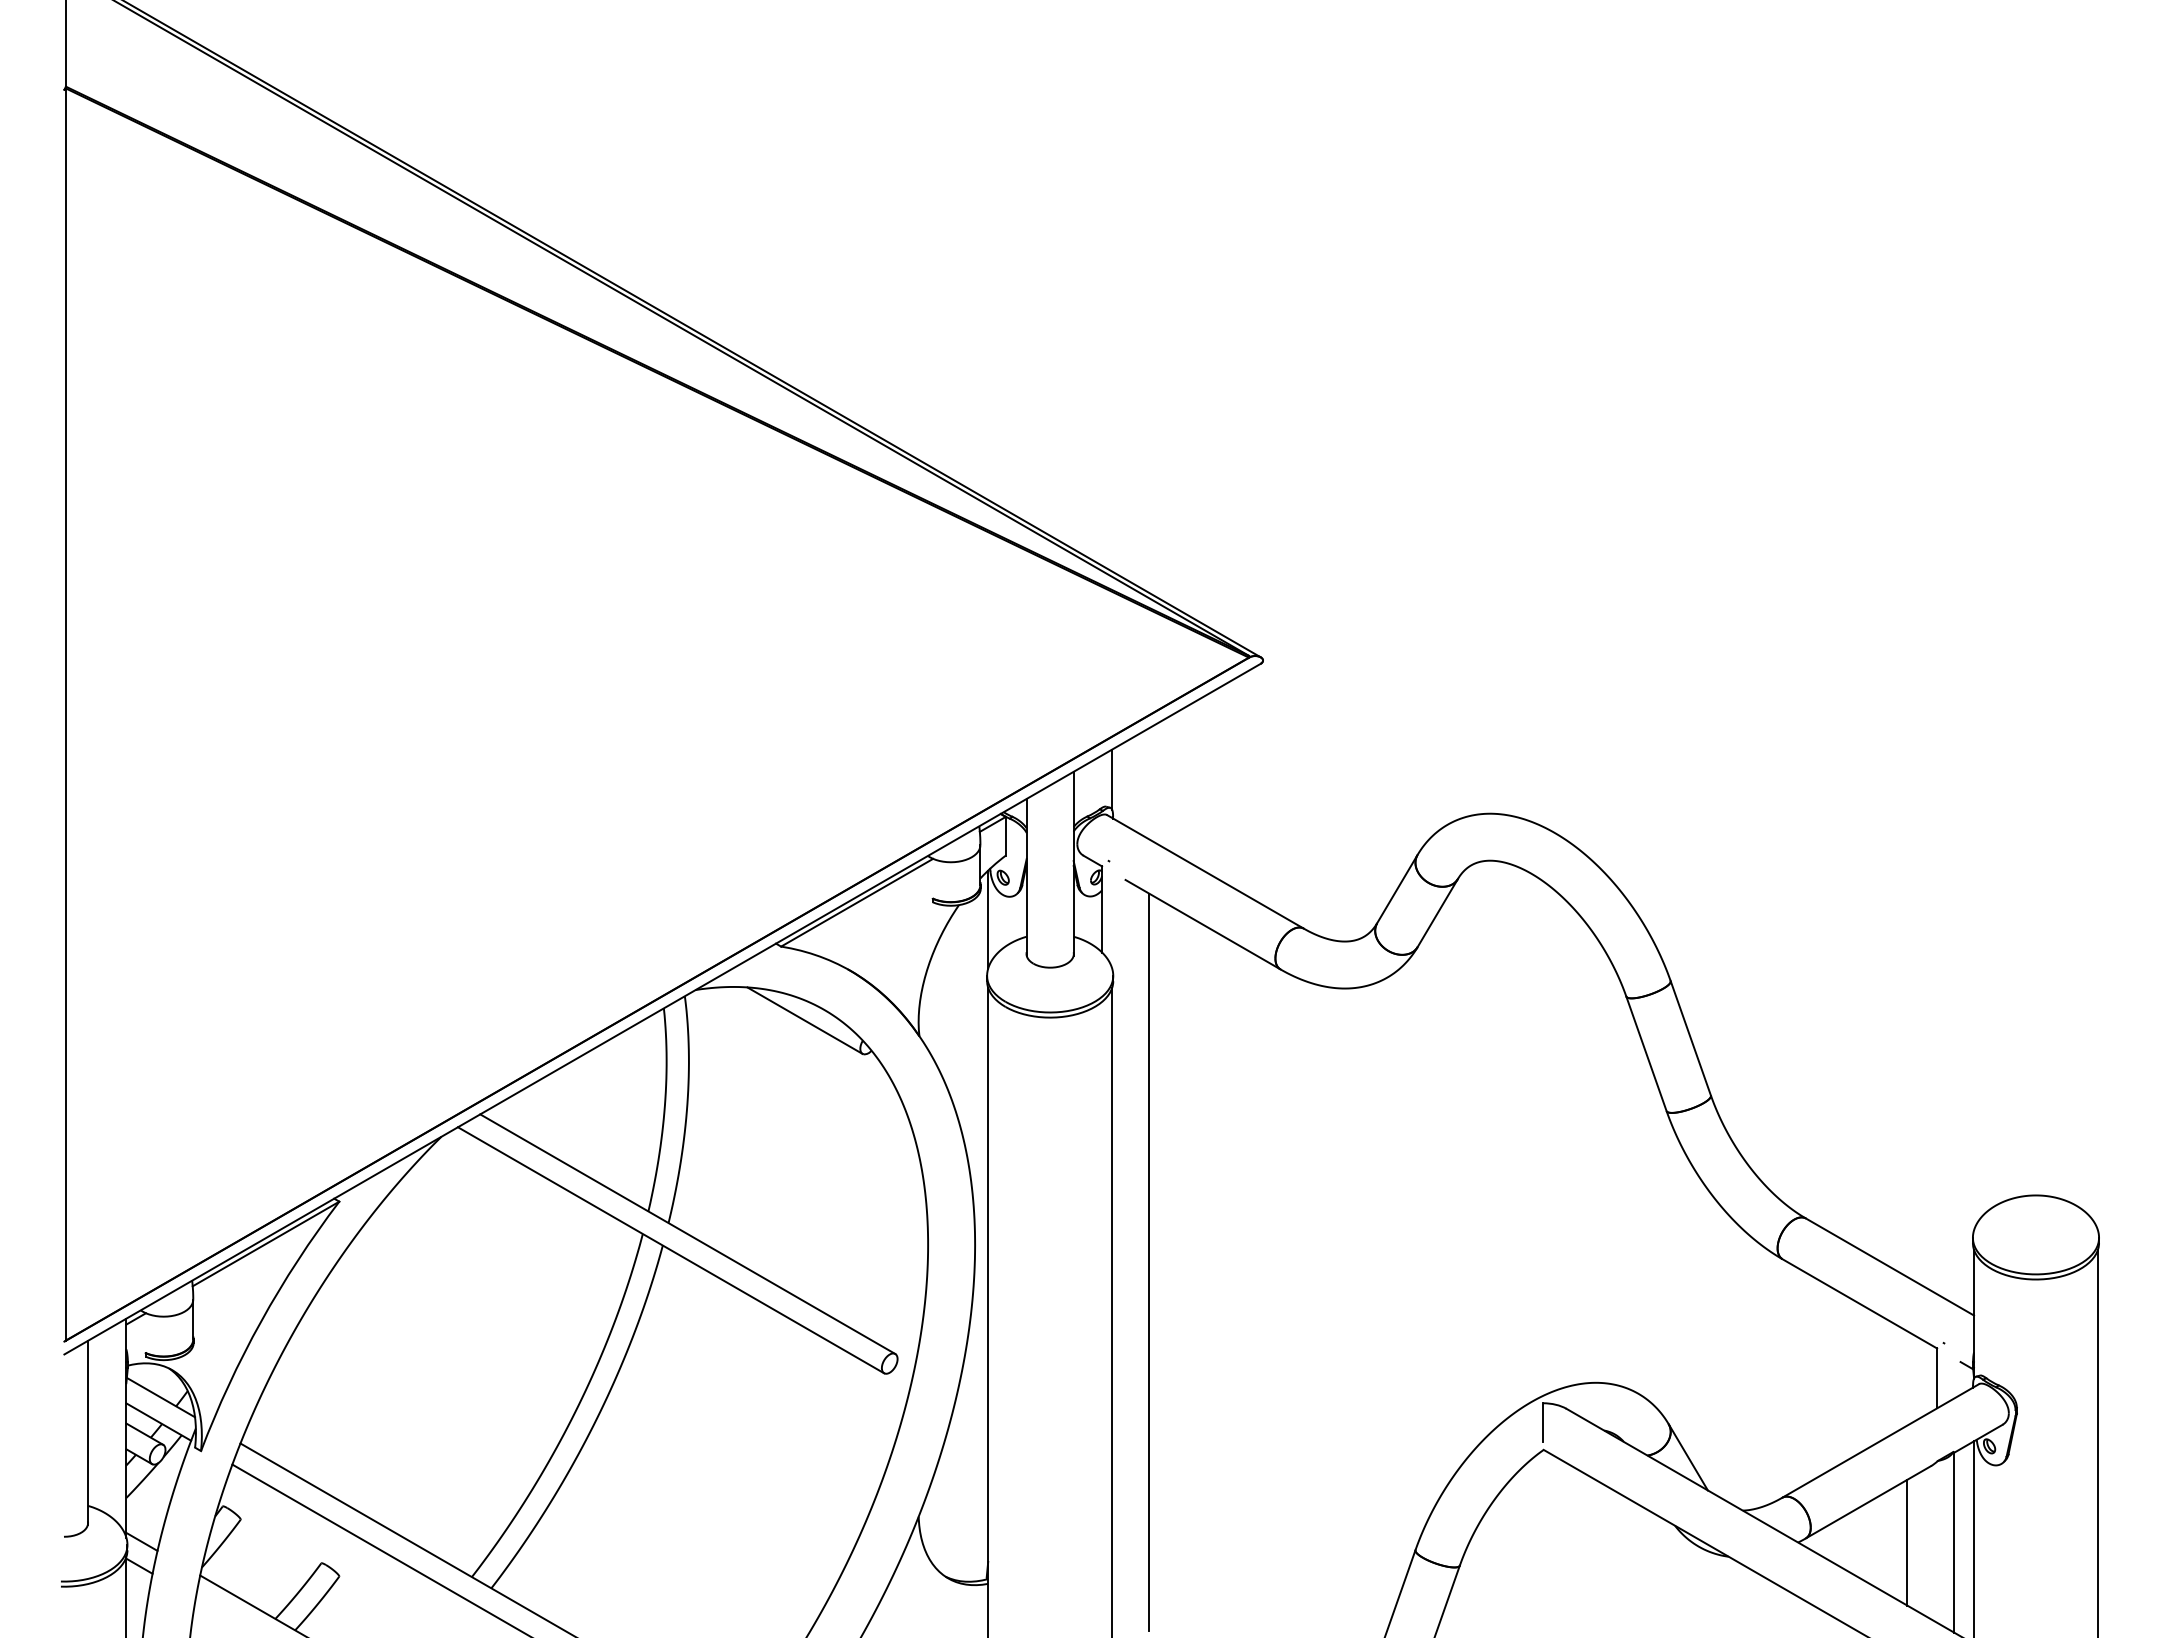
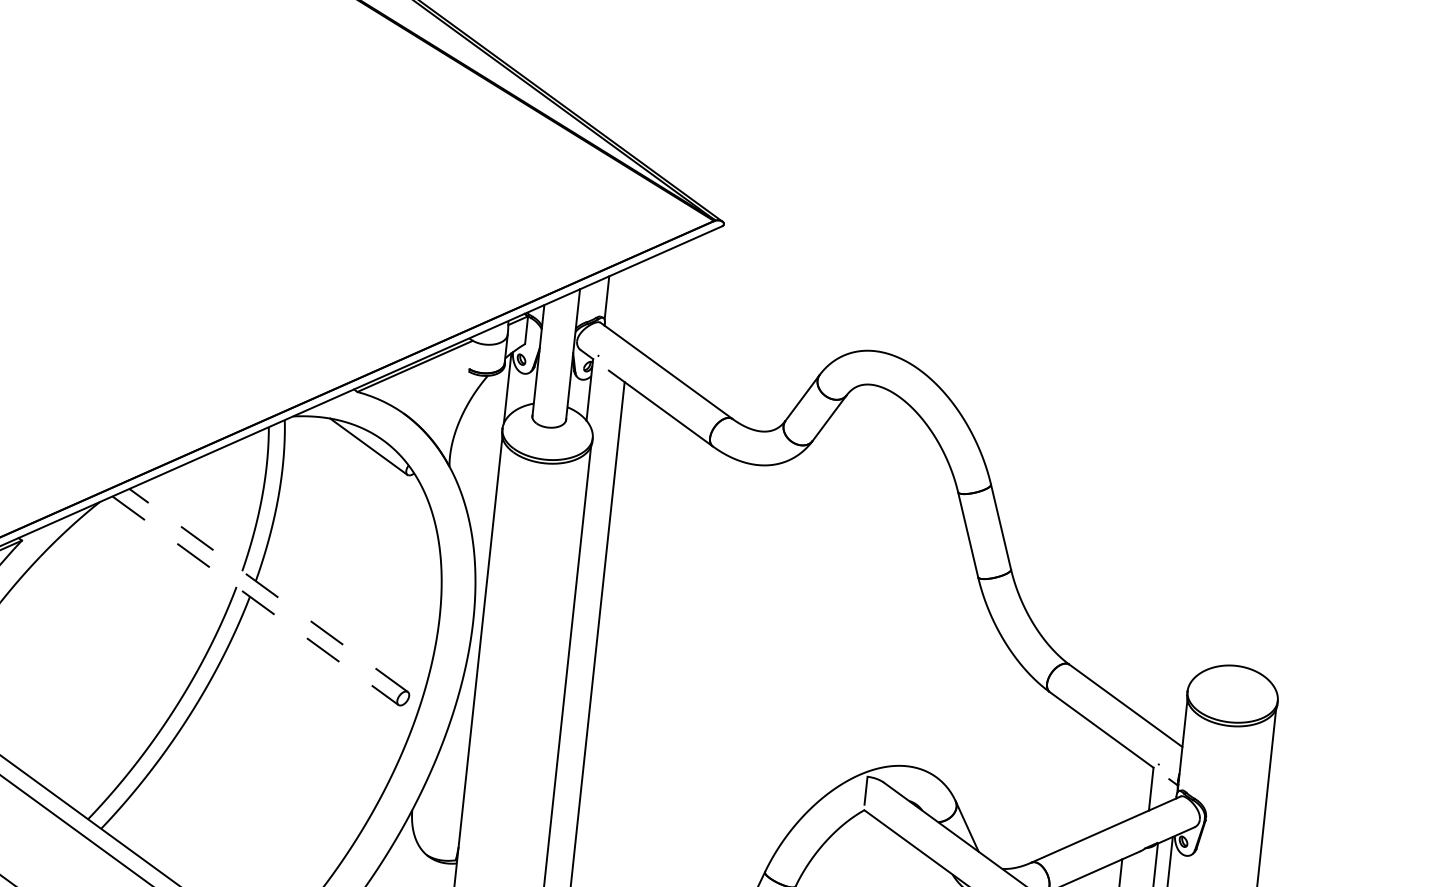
line: (687, 1234) -> (268, 590), solid -> dashed
line: (671, 1250) -> (255, 600), solid -> dashed

